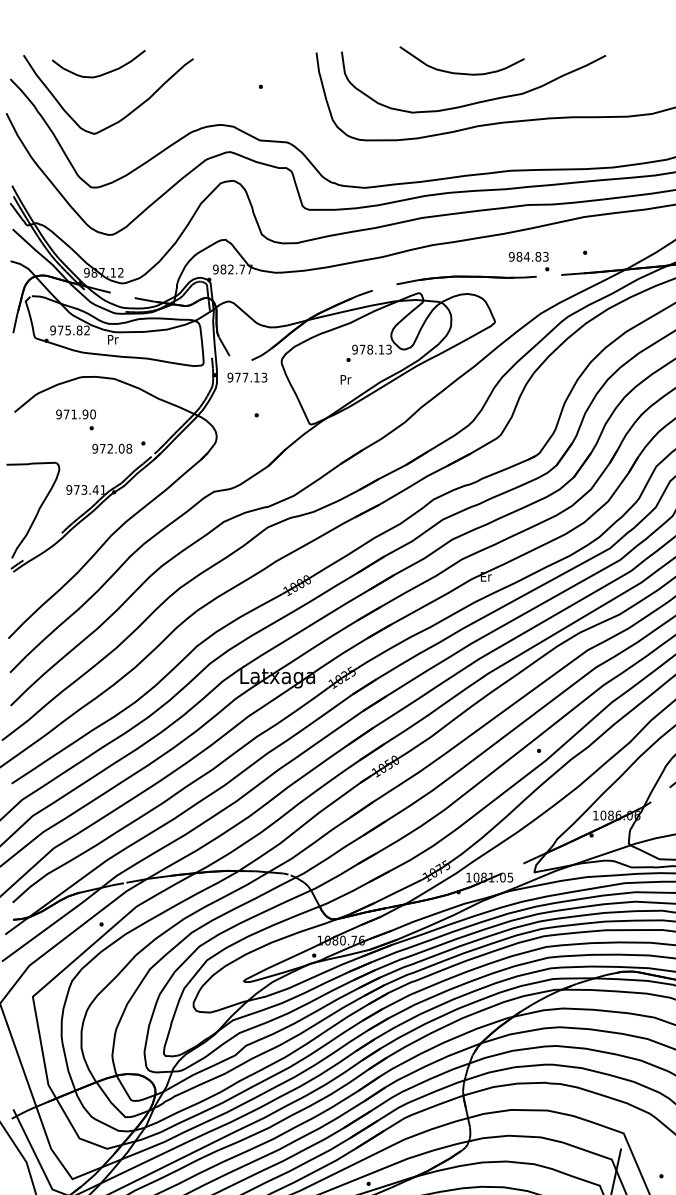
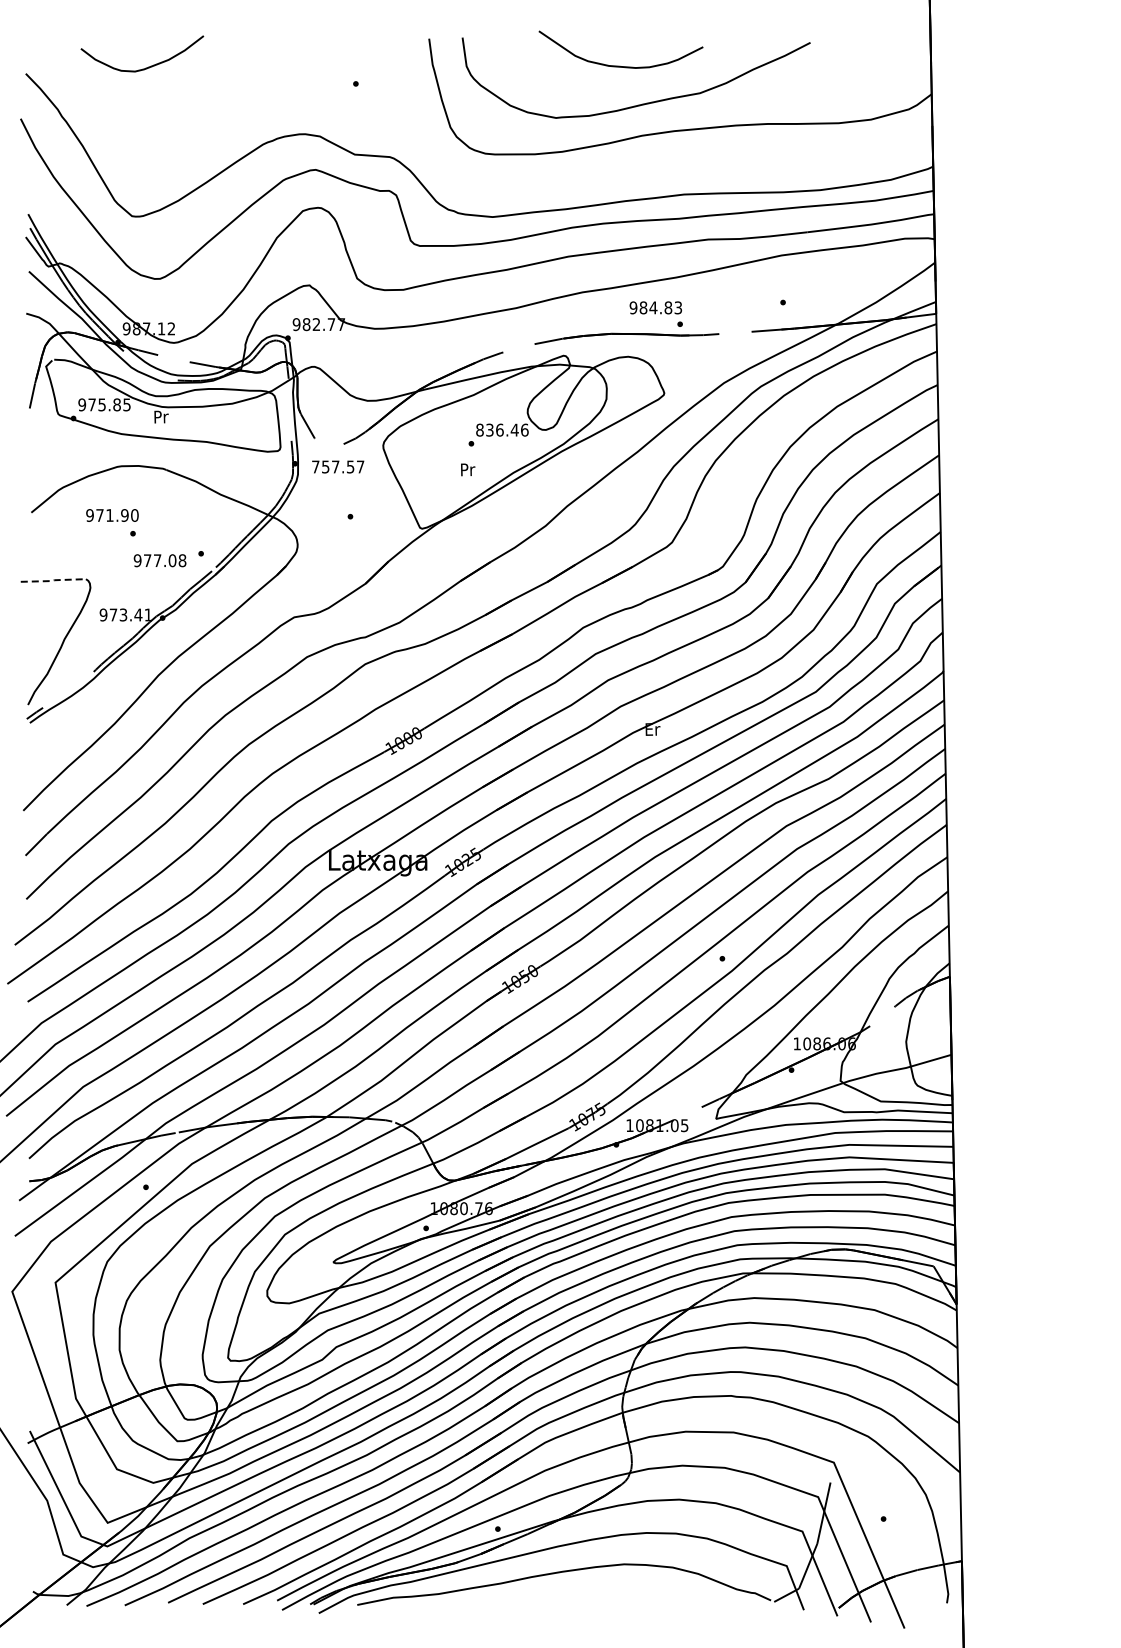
curve: (123, 117) -> (174, 124), removed
text: (528, 261) -> (655, 313), moved
text: (86, 330) -> (126, 404), 975.82 -> 975.85
text: (372, 349) -> (502, 429), 978.13 -> 836.46
text: (246, 377) -> (337, 466), 977.13 -> 757.57
text: (110, 448) -> (157, 560), 972.08 -> 977.08
line: (31, 463) -> (53, 580), solid -> dashed

